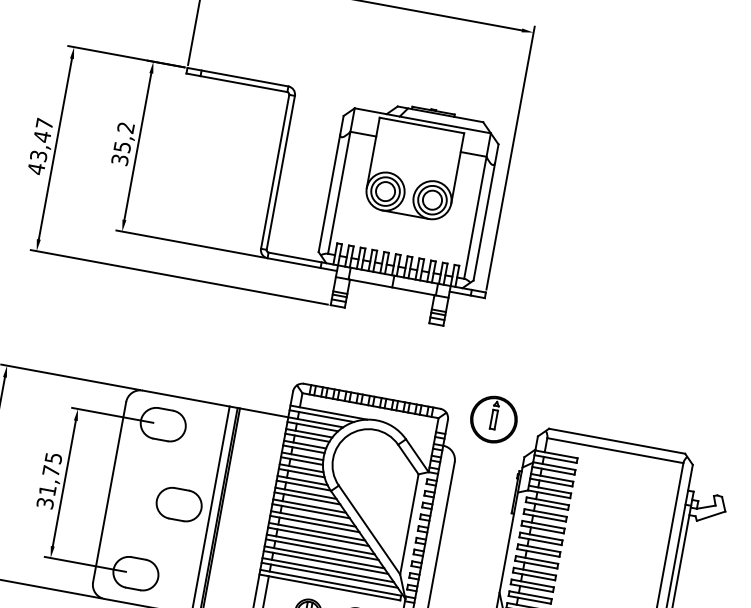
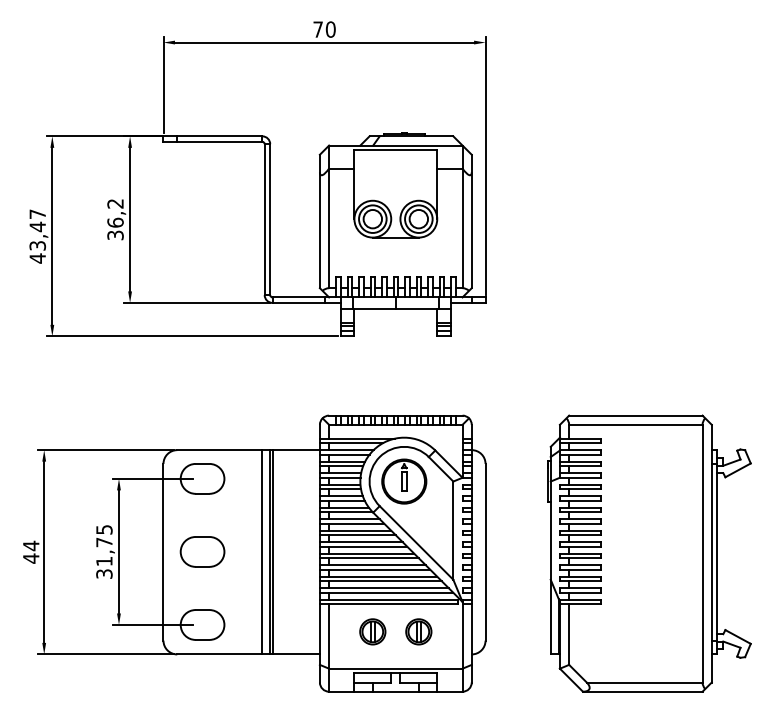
text: (122, 146) -> (115, 222), 35,2 -> 36,2
part: (494, 419) -> (404, 481), moved
part: (179, 504) -> (202, 551), moved

